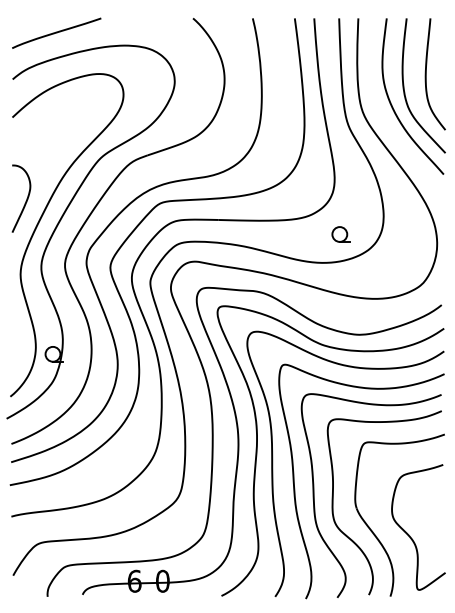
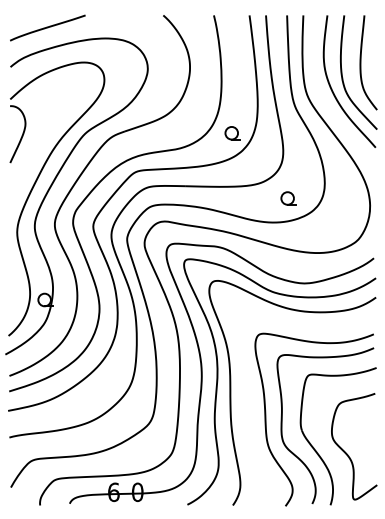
part: (274, 157) -> (232, 133), added
curve: (26, 198) -> (22, 134), moved
curve: (295, 488) -> (250, 413), removed

